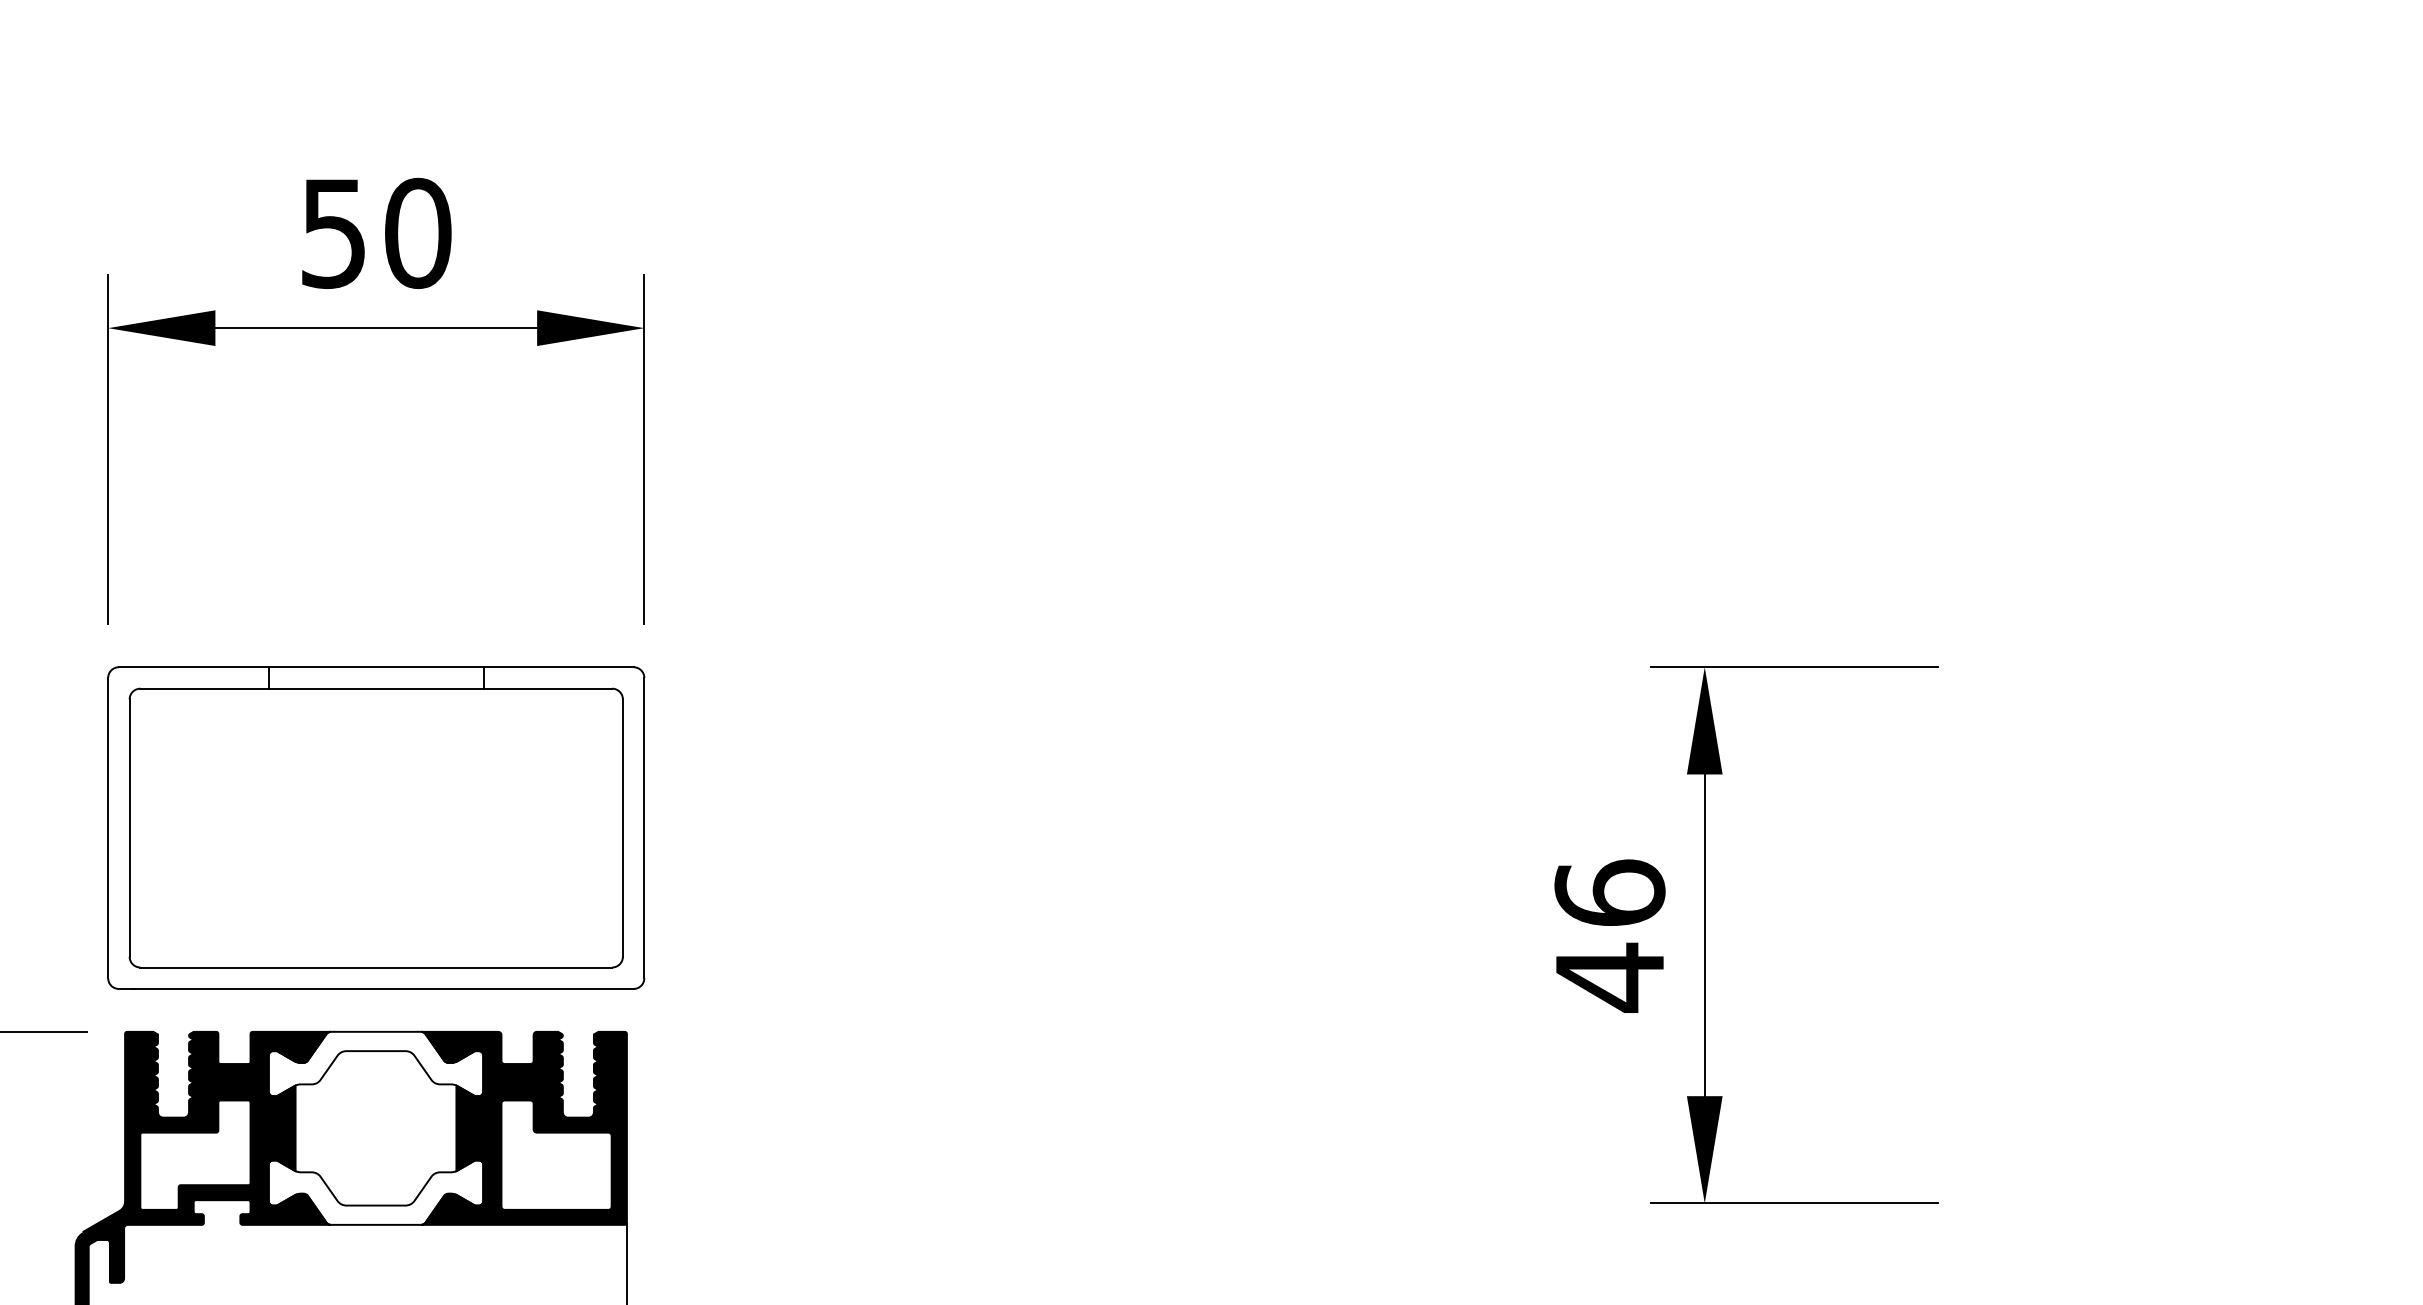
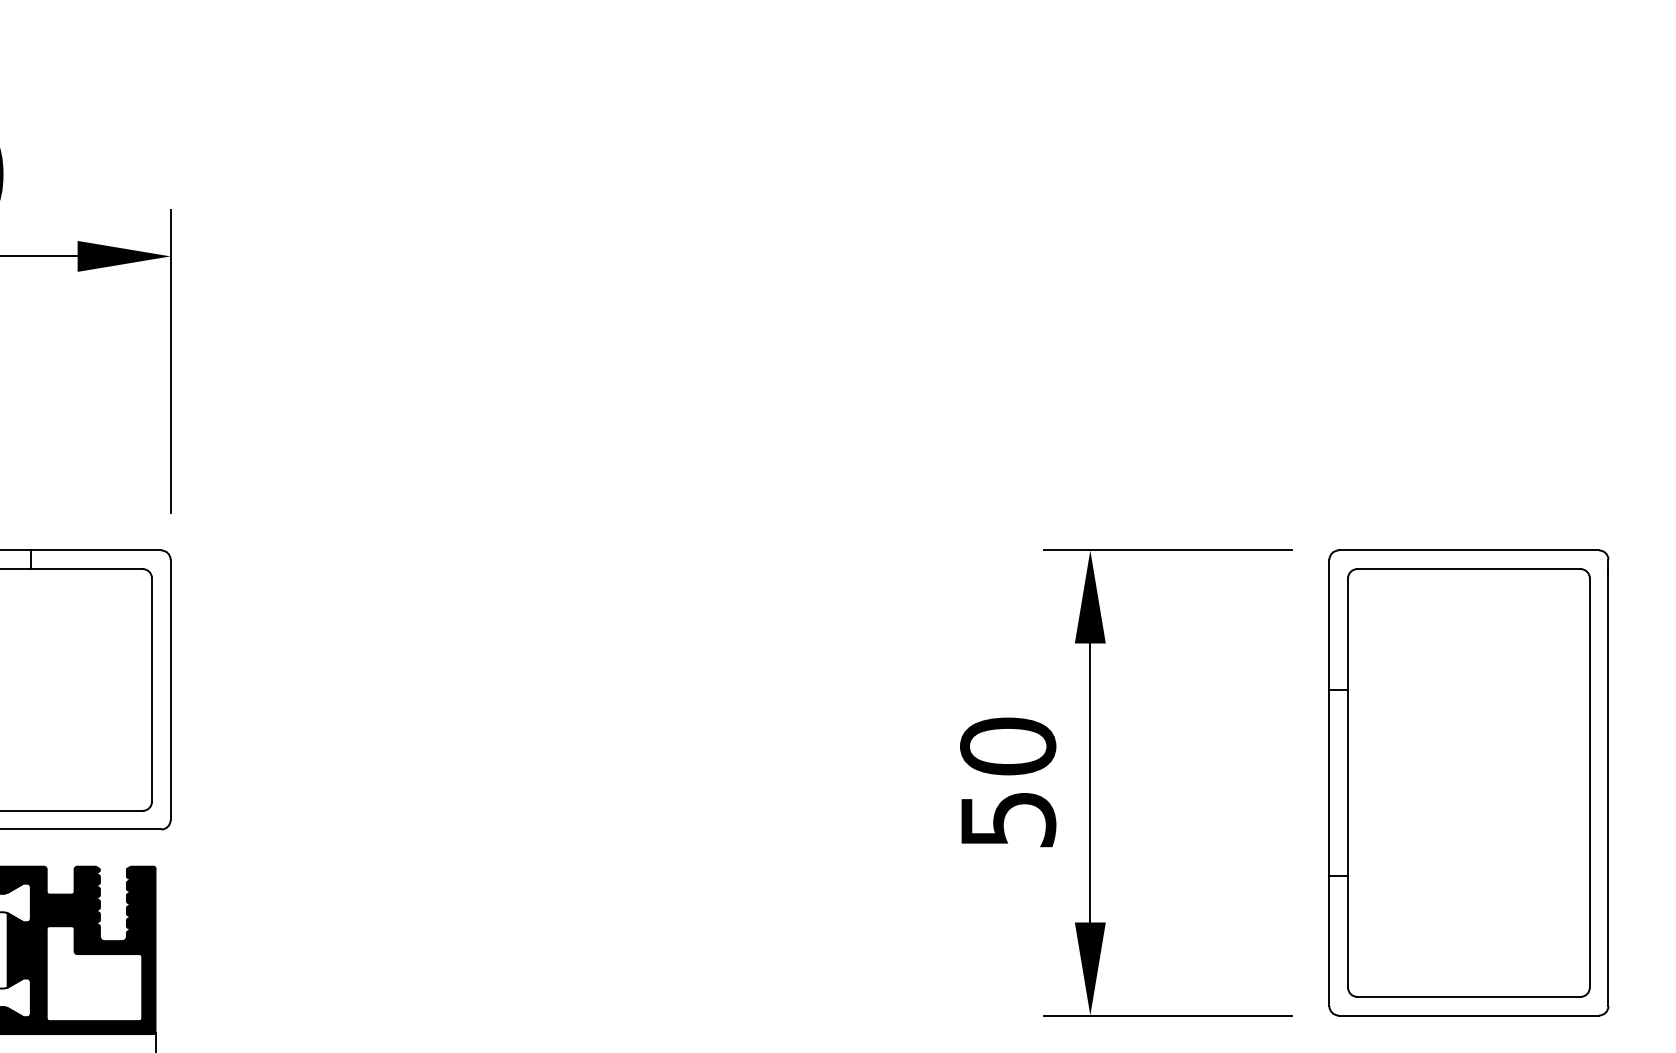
text: (1609, 935) -> (1007, 783), 46 -> 50
part: (2141, 935) -> (1469, 783), added

